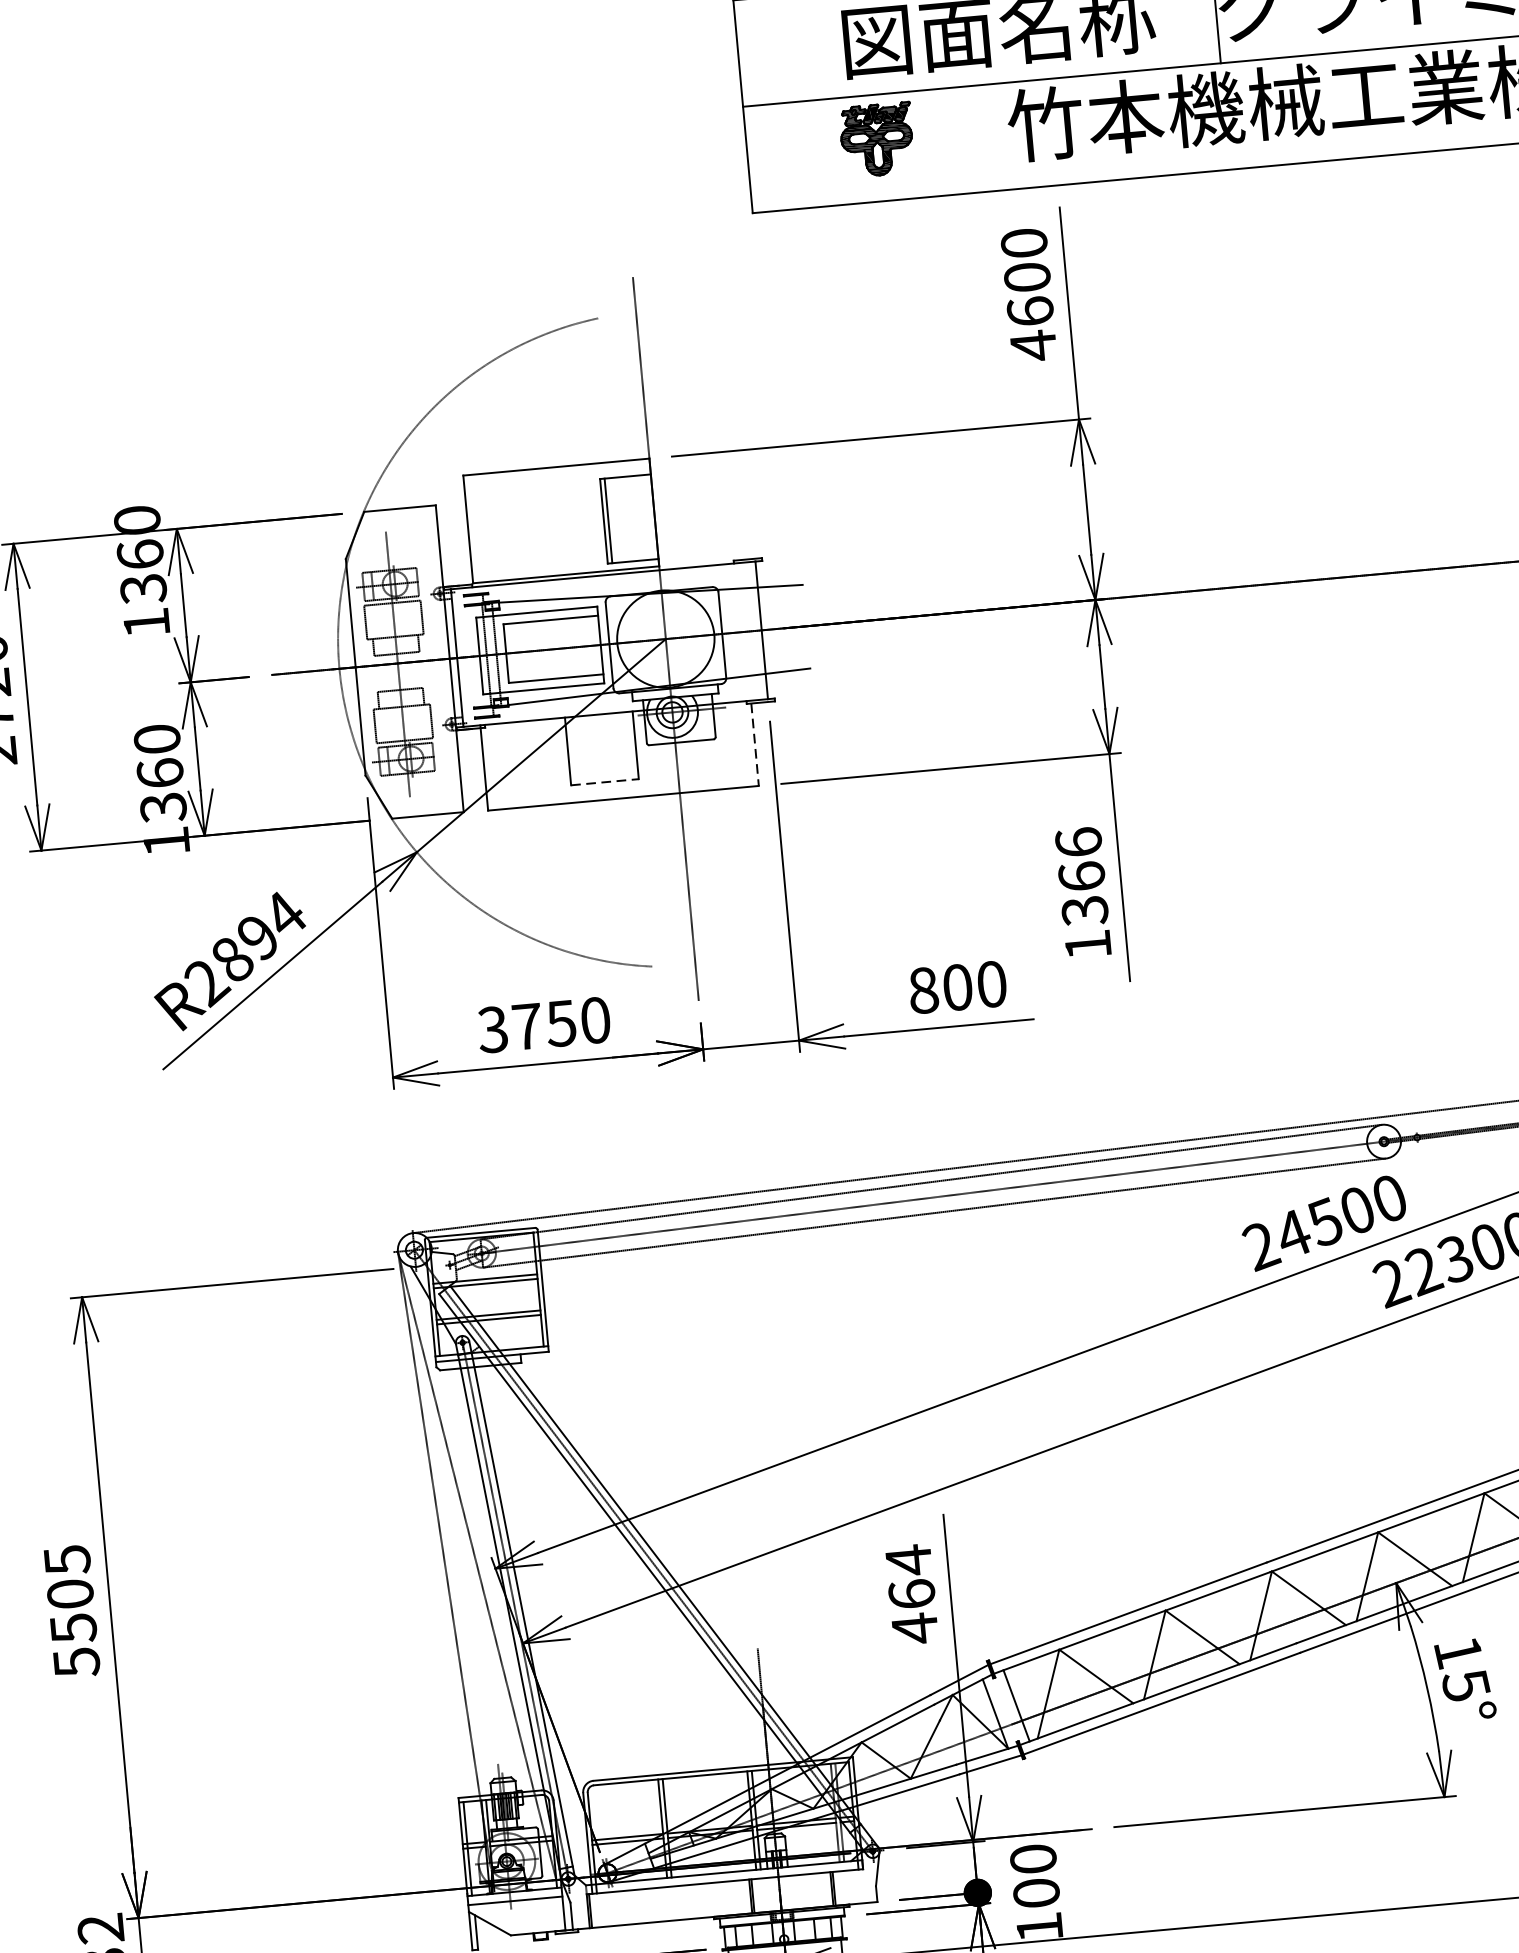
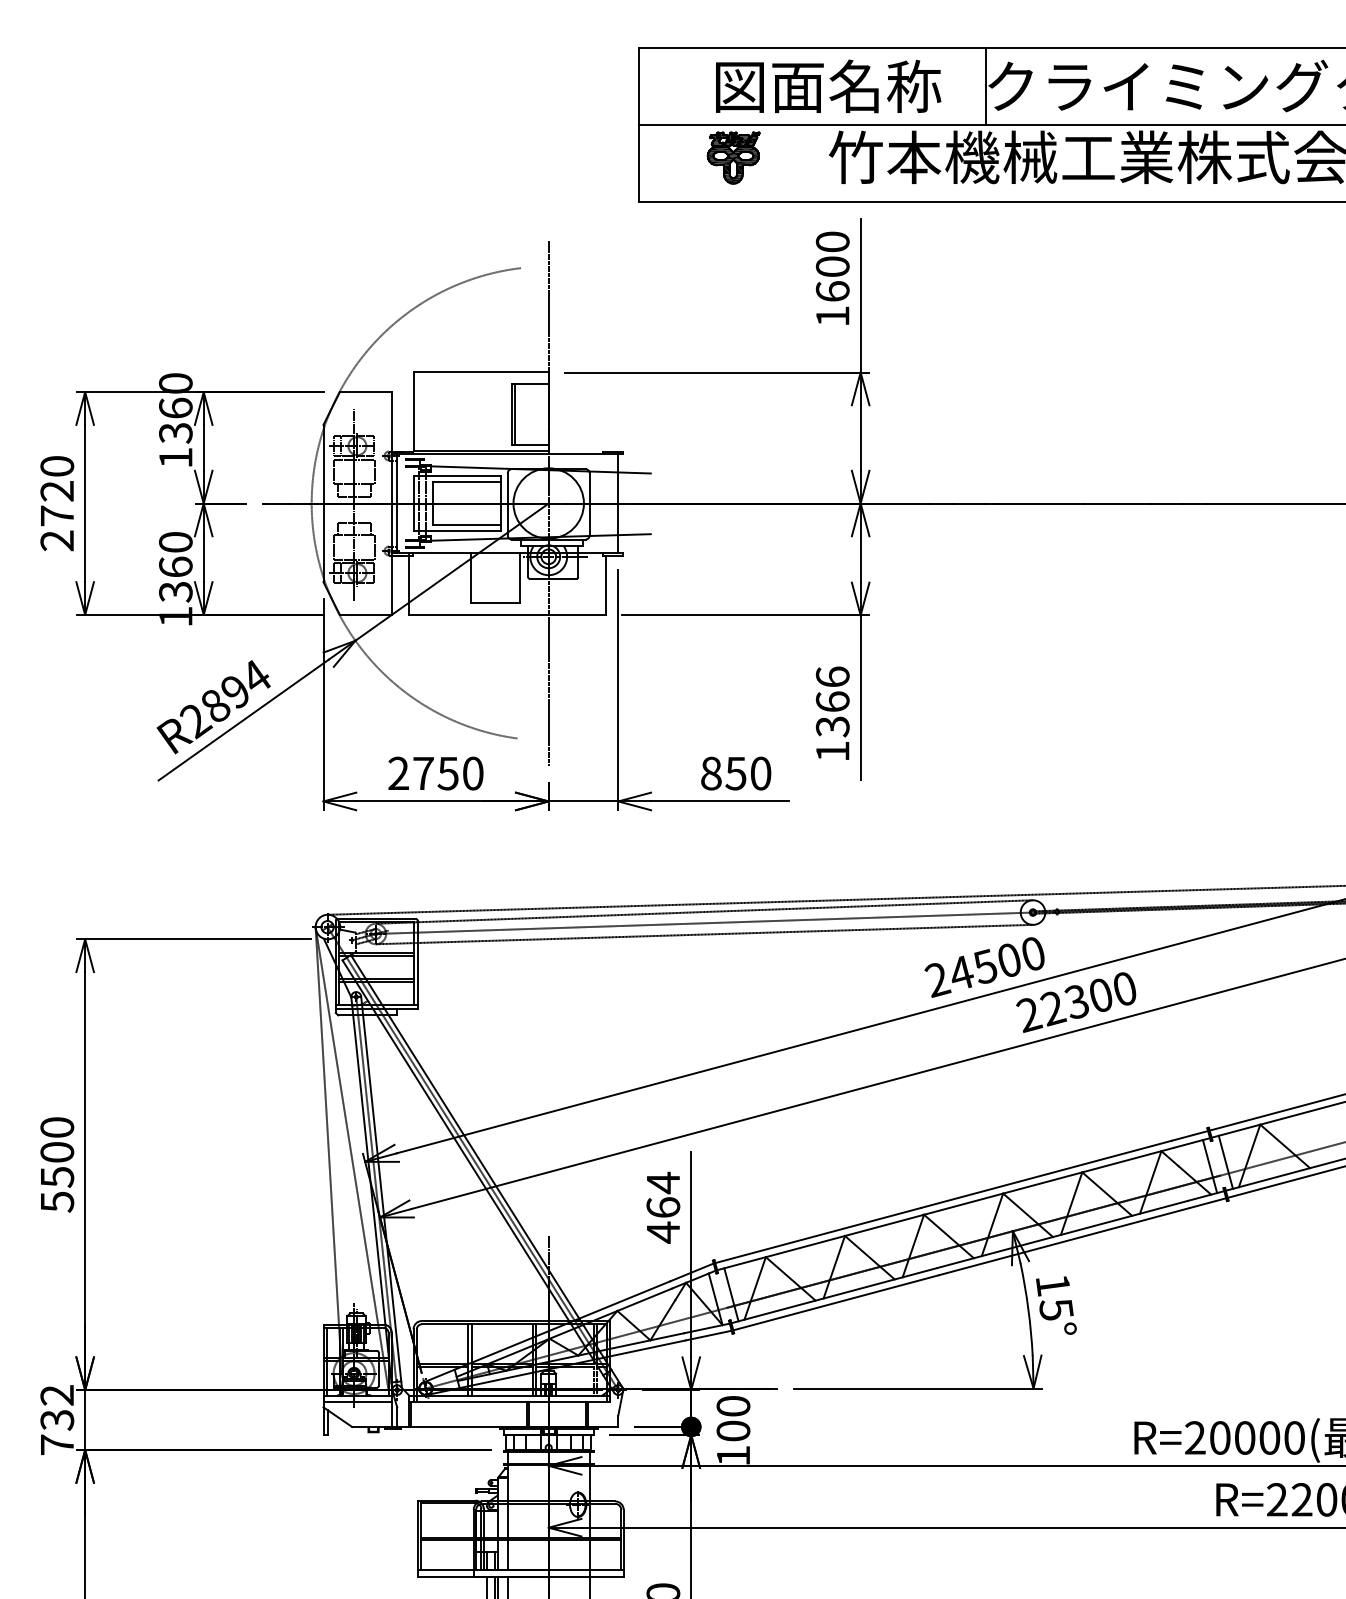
text: (1033, 345) -> (832, 316), 4600 -> 1600
line: (755, 744) -> (606, 585), dashed -> solid
line: (604, 782) -> (495, 602), dashed -> solid
text: (956, 987) -> (735, 773), 800 -> 850
text: (492, 1029) -> (398, 773), 3750 -> 2750
text: (67, 1559) -> (57, 1127), 5505 -> 5500

